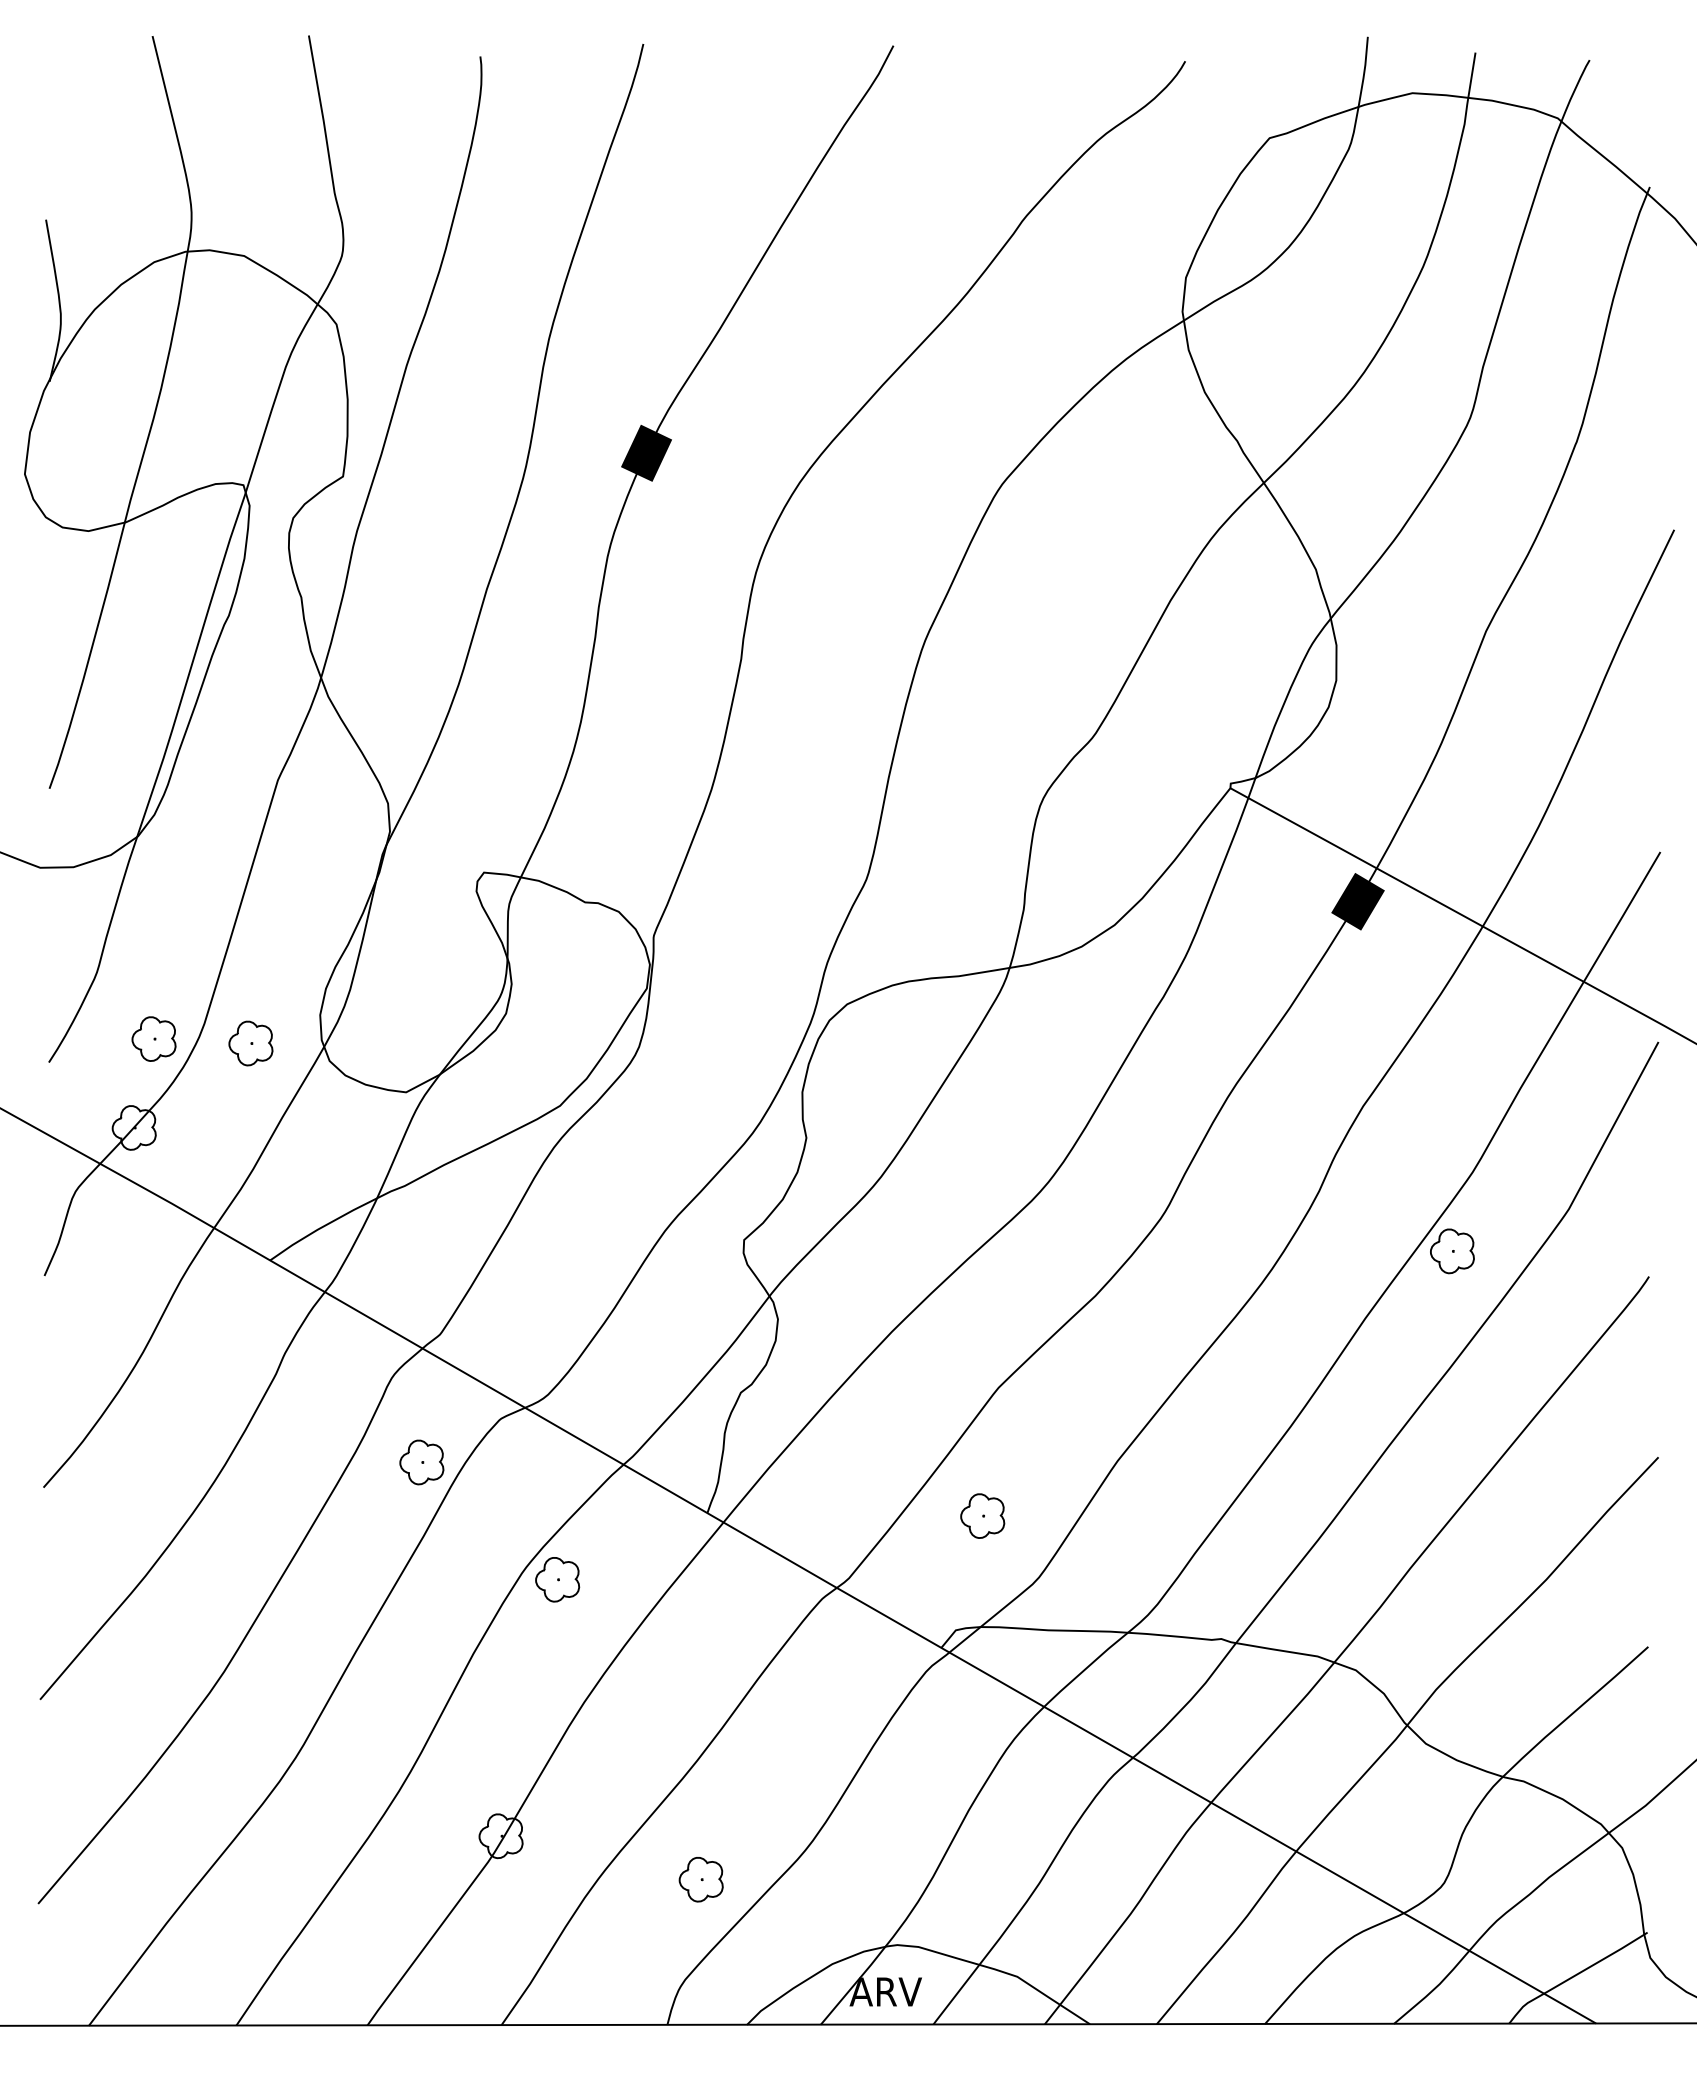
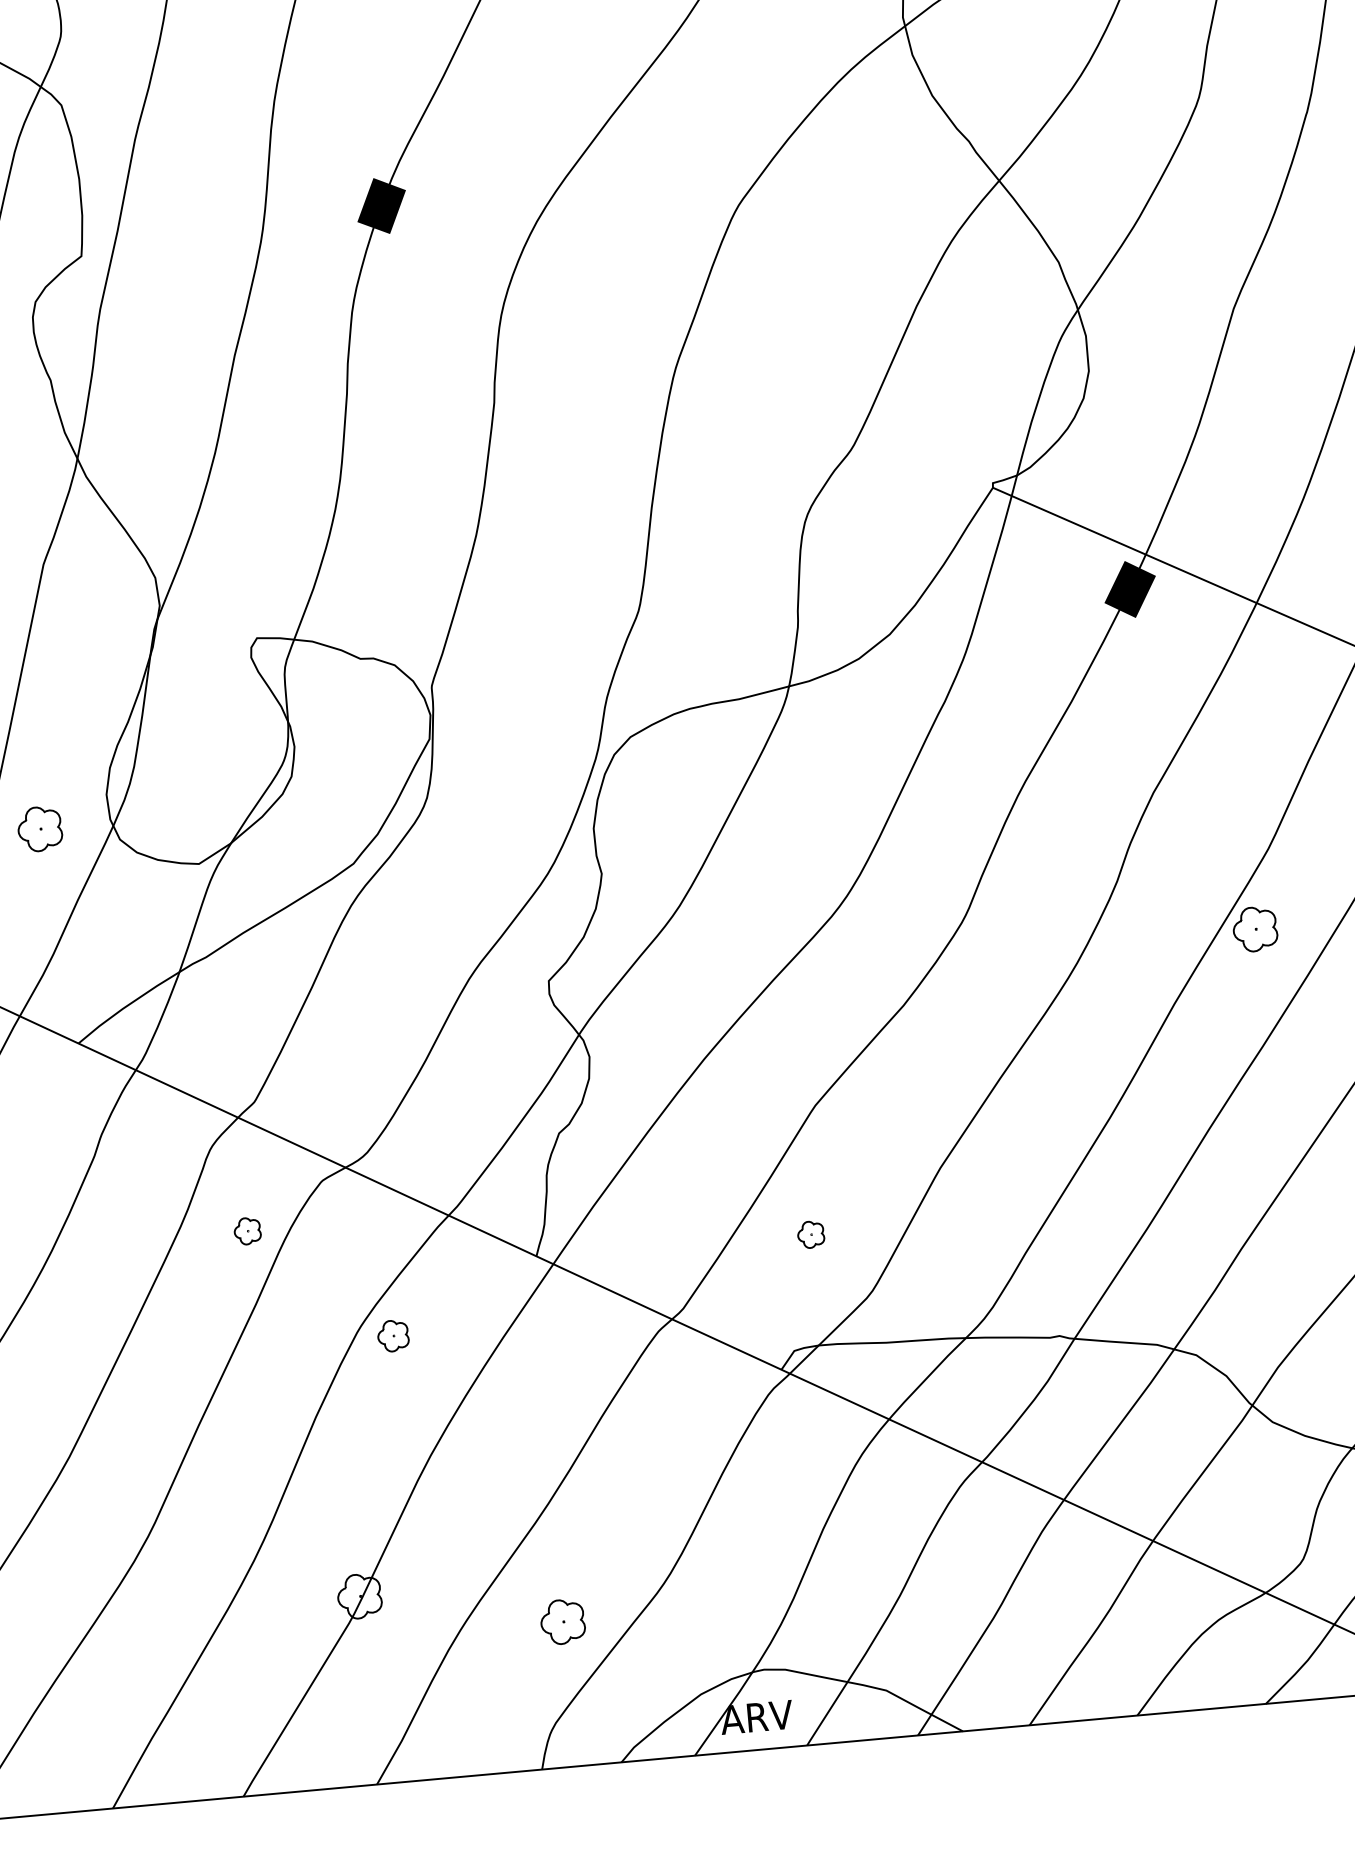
part: (421, 1462) -> (247, 1231), size x0.6
part: (982, 1515) -> (810, 1234), size x0.6
part: (557, 1579) -> (393, 1335), size x0.7

